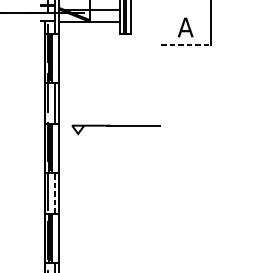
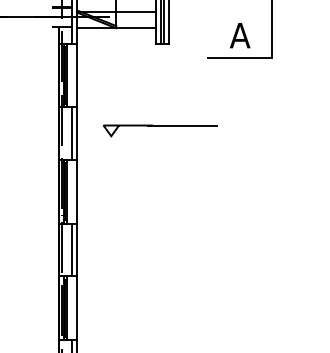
line: (185, 45) -> (240, 58), dashed -> solid
part: (116, 129) -> (160, 130), moved
line: (55, 192) -> (71, 249), dashed -> solid

